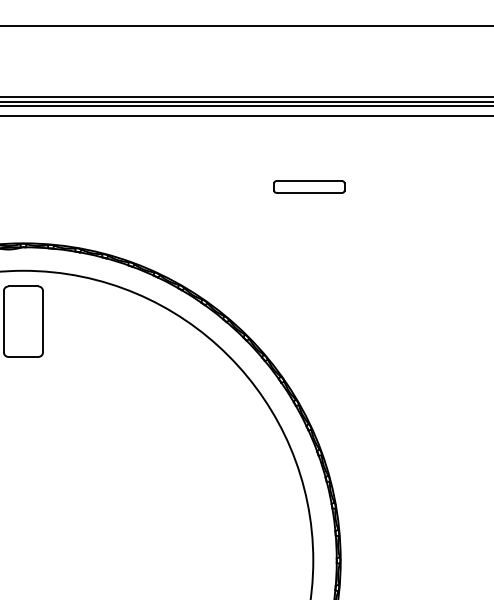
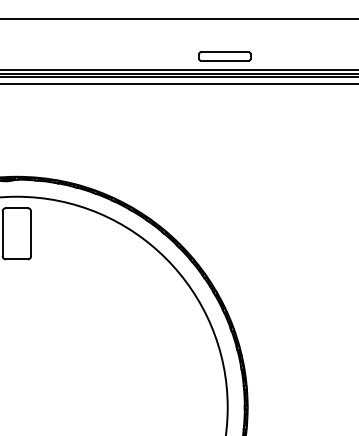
part: (309, 186) -> (224, 56), moved

